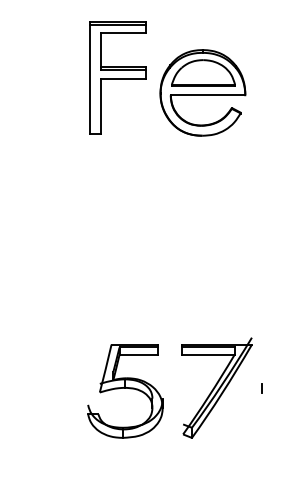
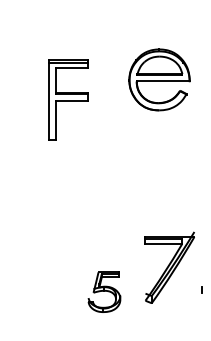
part: (118, 76) -> (68, 99), moved
part: (216, 387) -> (169, 267), moved
part: (125, 391) -> (104, 292), size x0.6

